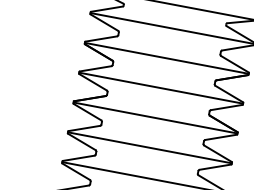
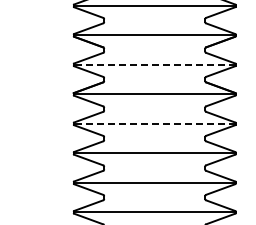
line: (161, 87) -> (154, 64), solid -> dashed
line: (149, 147) -> (154, 123), solid -> dashed

